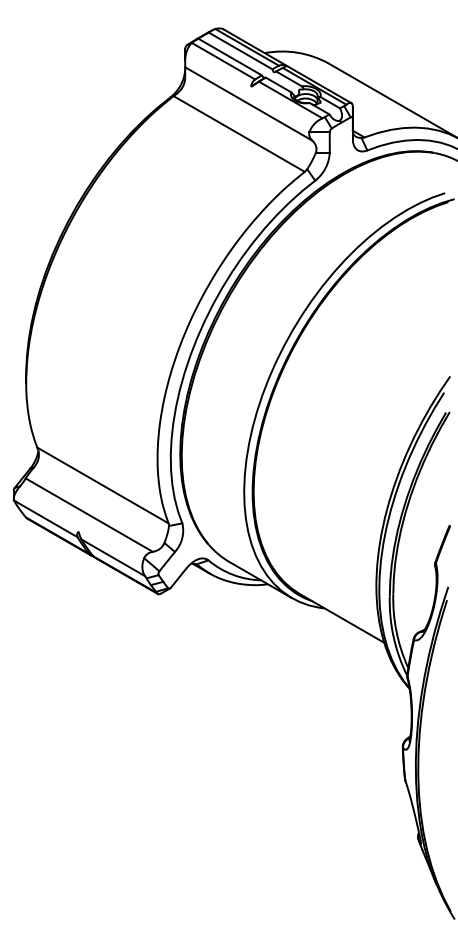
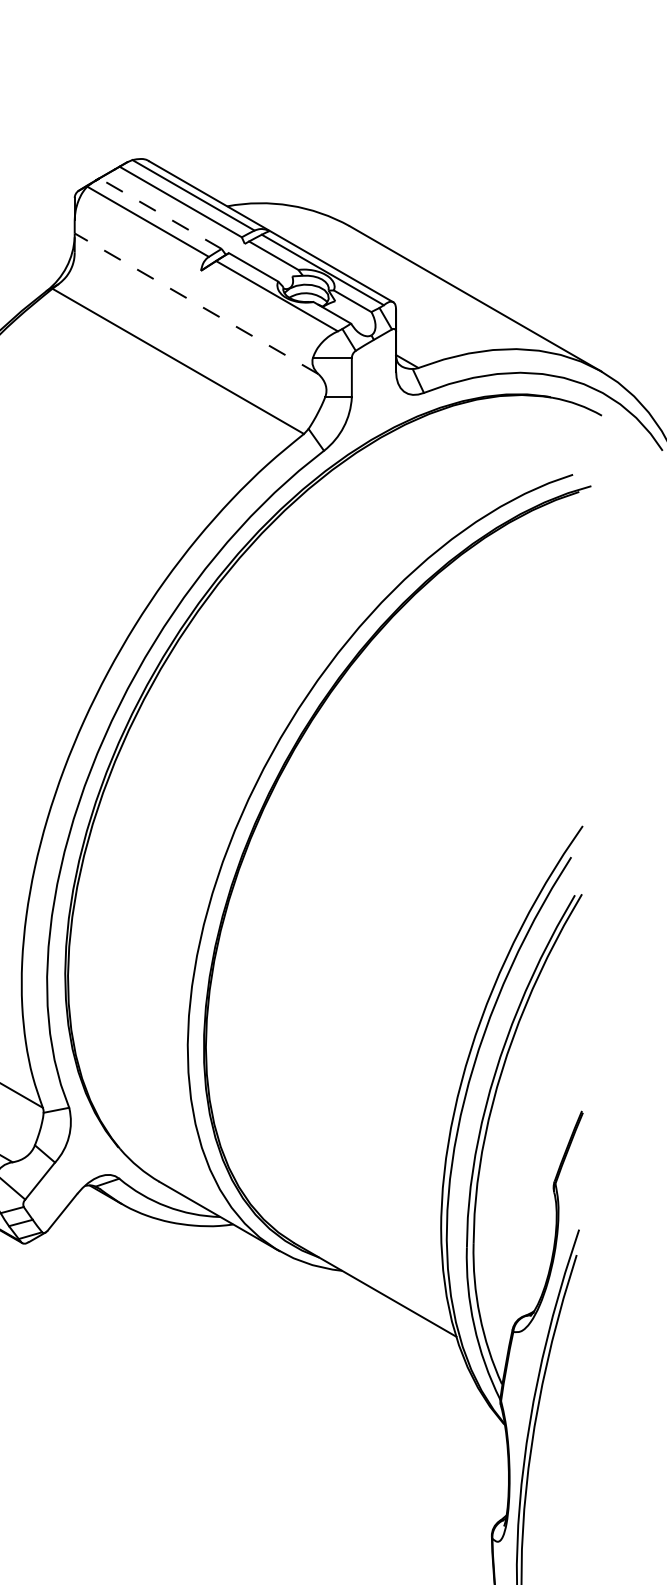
line: (230, 56) -> (161, 212), solid -> dashed
line: (248, 103) -> (196, 302), solid -> dashed

